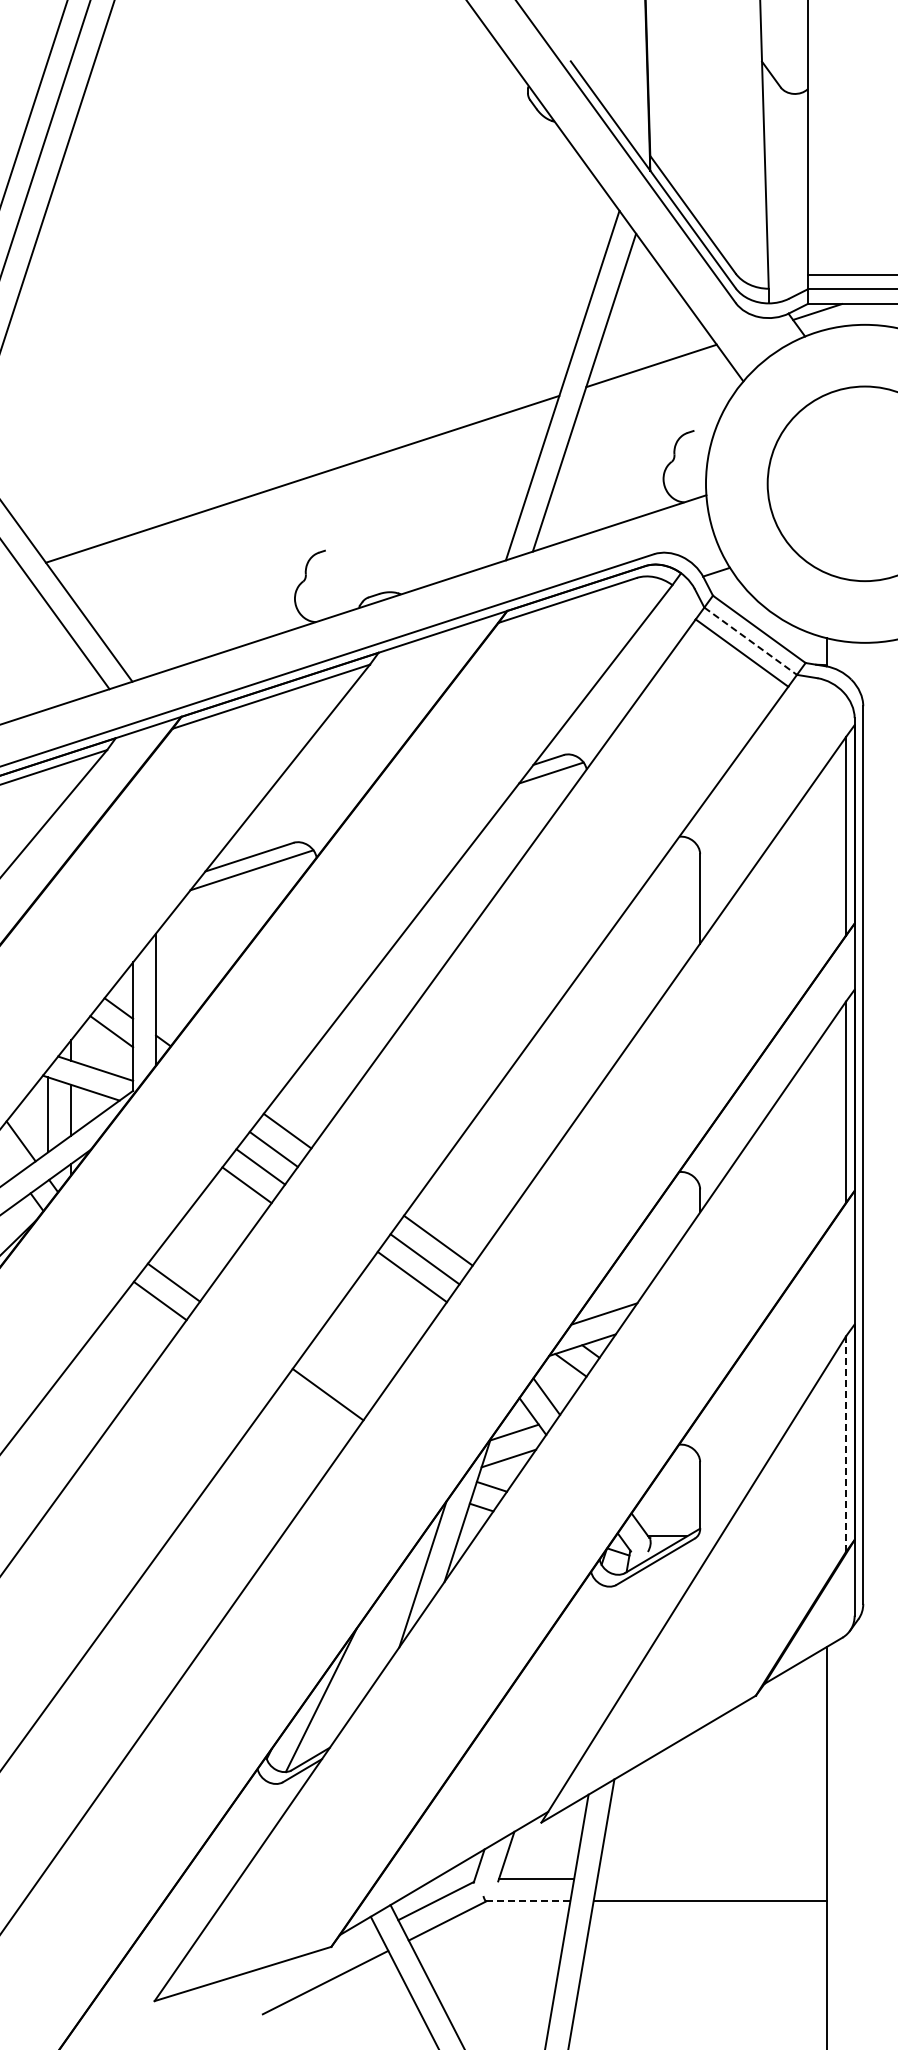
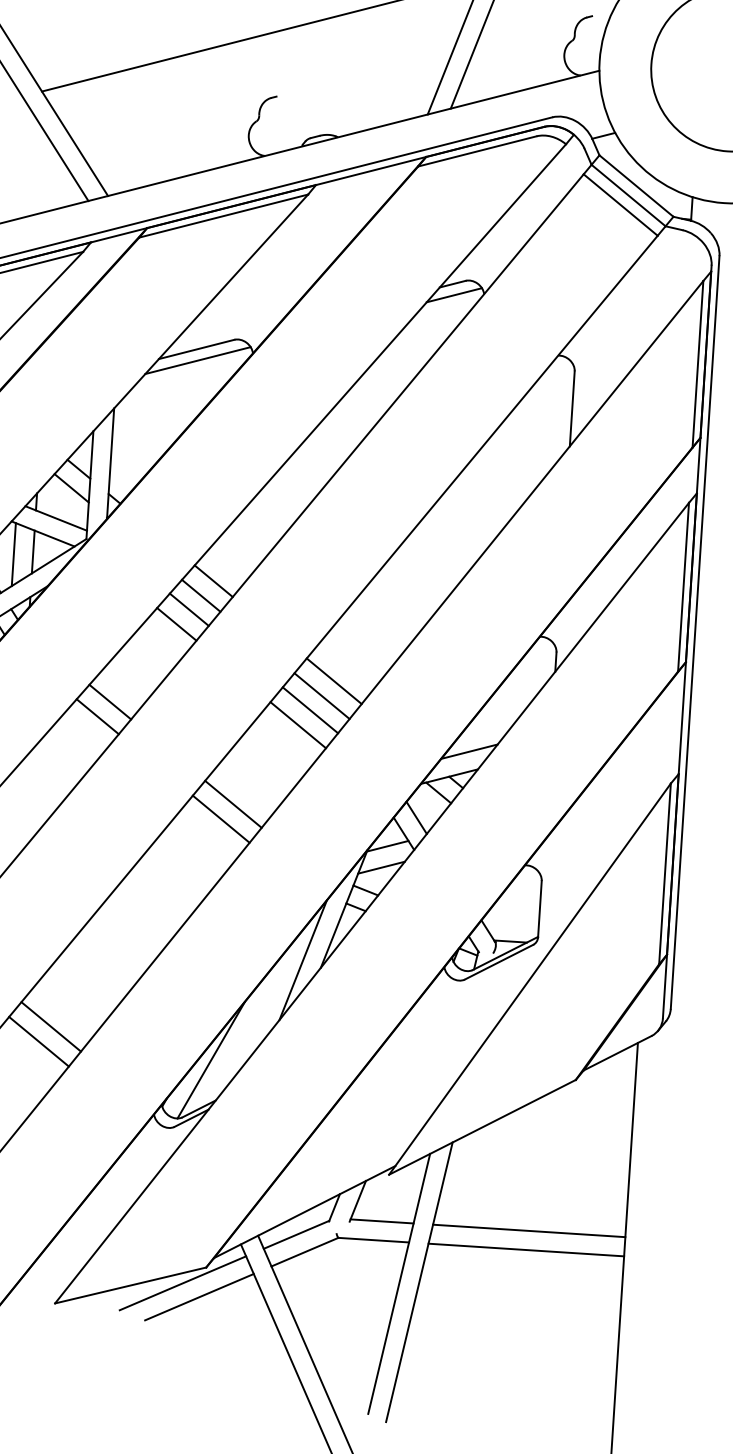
line: (751, 641) -> (629, 195), dashed -> solid
line: (398, 1295) -> (297, 725), added
line: (314, 1413) -> (221, 819), added
line: (846, 1444) -> (665, 874), dashed -> solid
line: (128, 1672) -> (51, 1026), added
line: (115, 1691) -> (39, 1041), added
line: (711, 1878) -> (528, 1230), added
line: (528, 1901) -> (373, 1240), dashed -> solid
line: (304, 1967) -> (182, 1283), added

